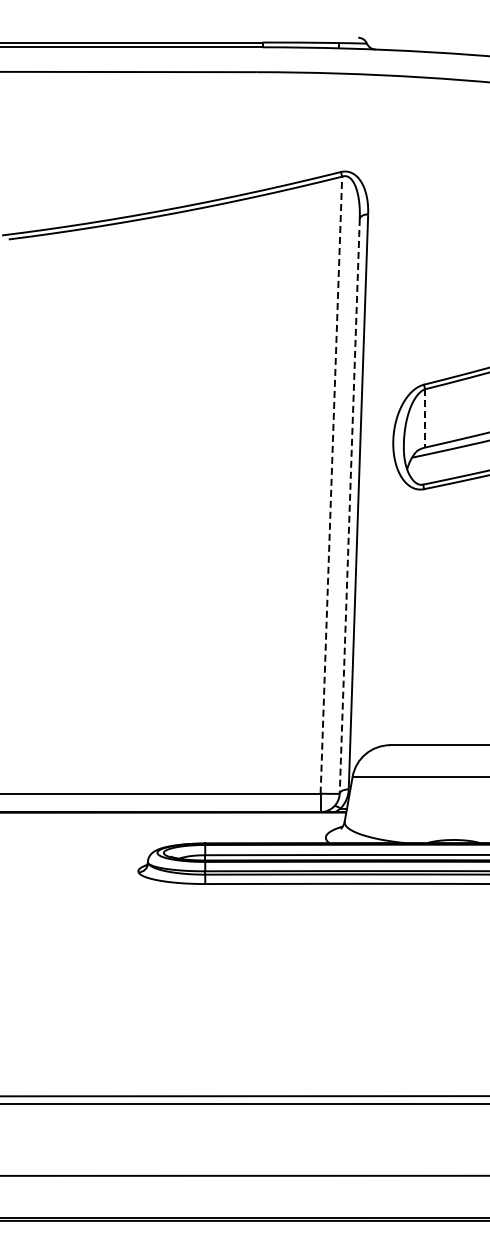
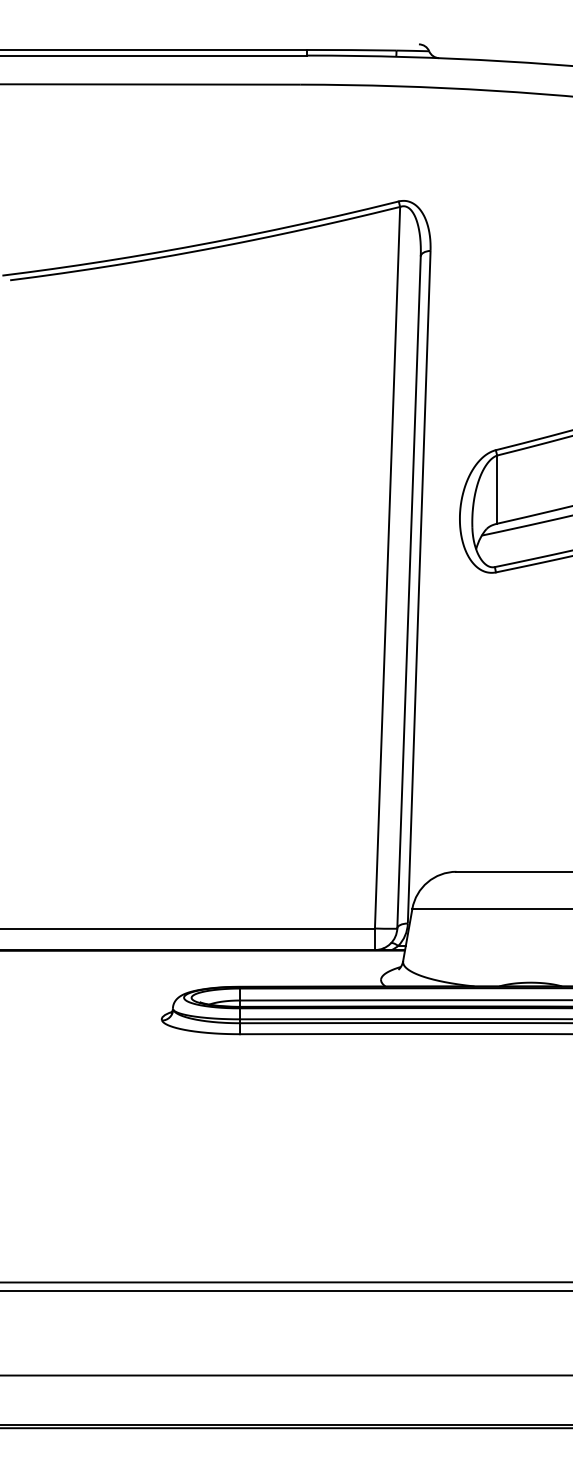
line: (425, 418) -> (497, 489), dashed -> solid
line: (331, 485) -> (387, 568), dashed -> solid
line: (349, 506) -> (408, 592), dashed -> solid

